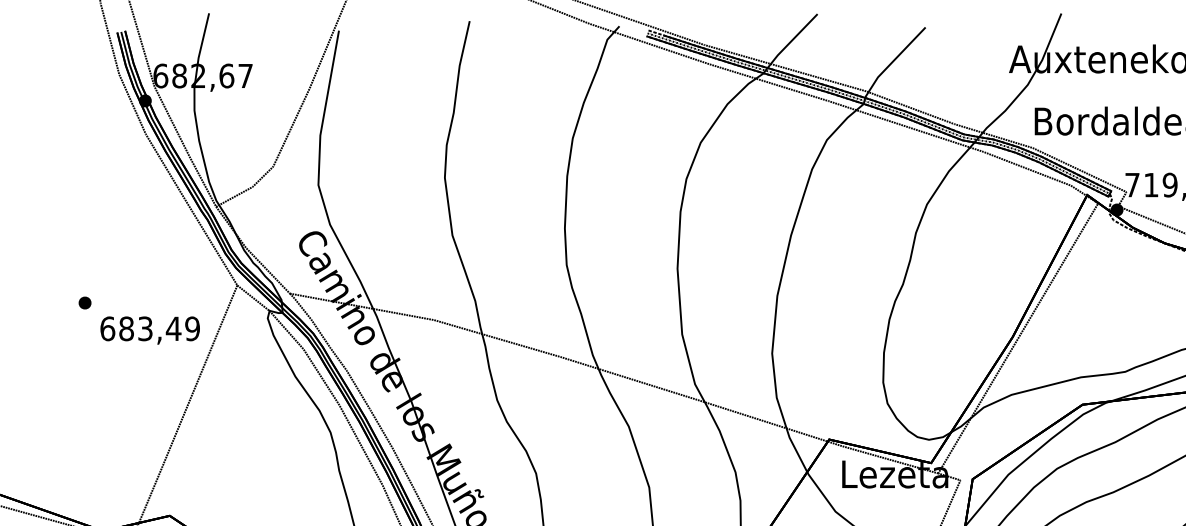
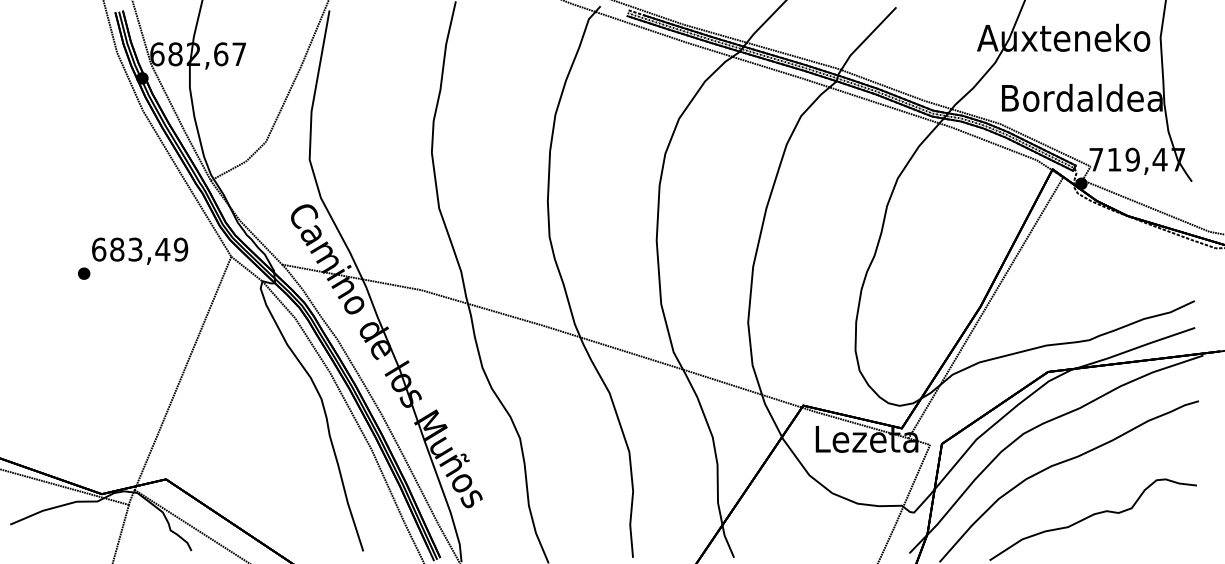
text: (150, 329) -> (140, 250), moved

